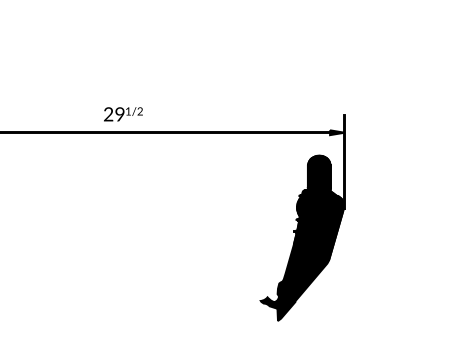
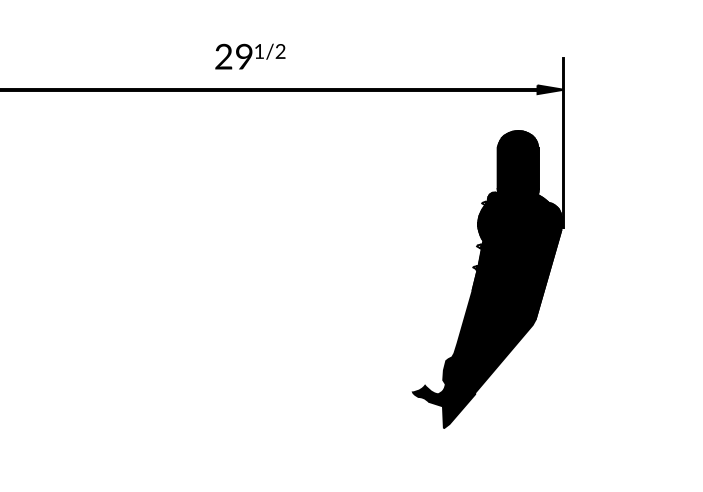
text: (123, 114) -> (250, 56), moved

